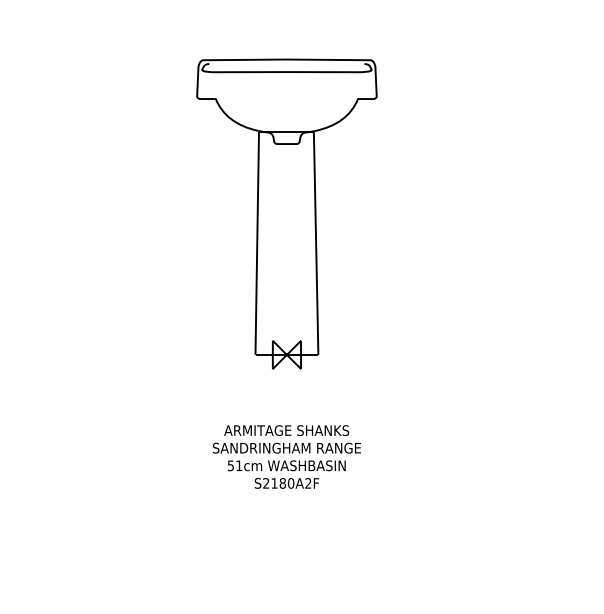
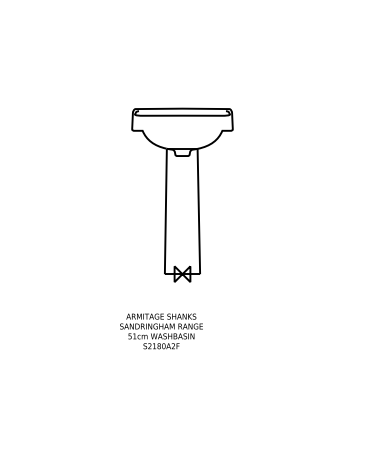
text: (286, 457) -> (161, 331), moved

